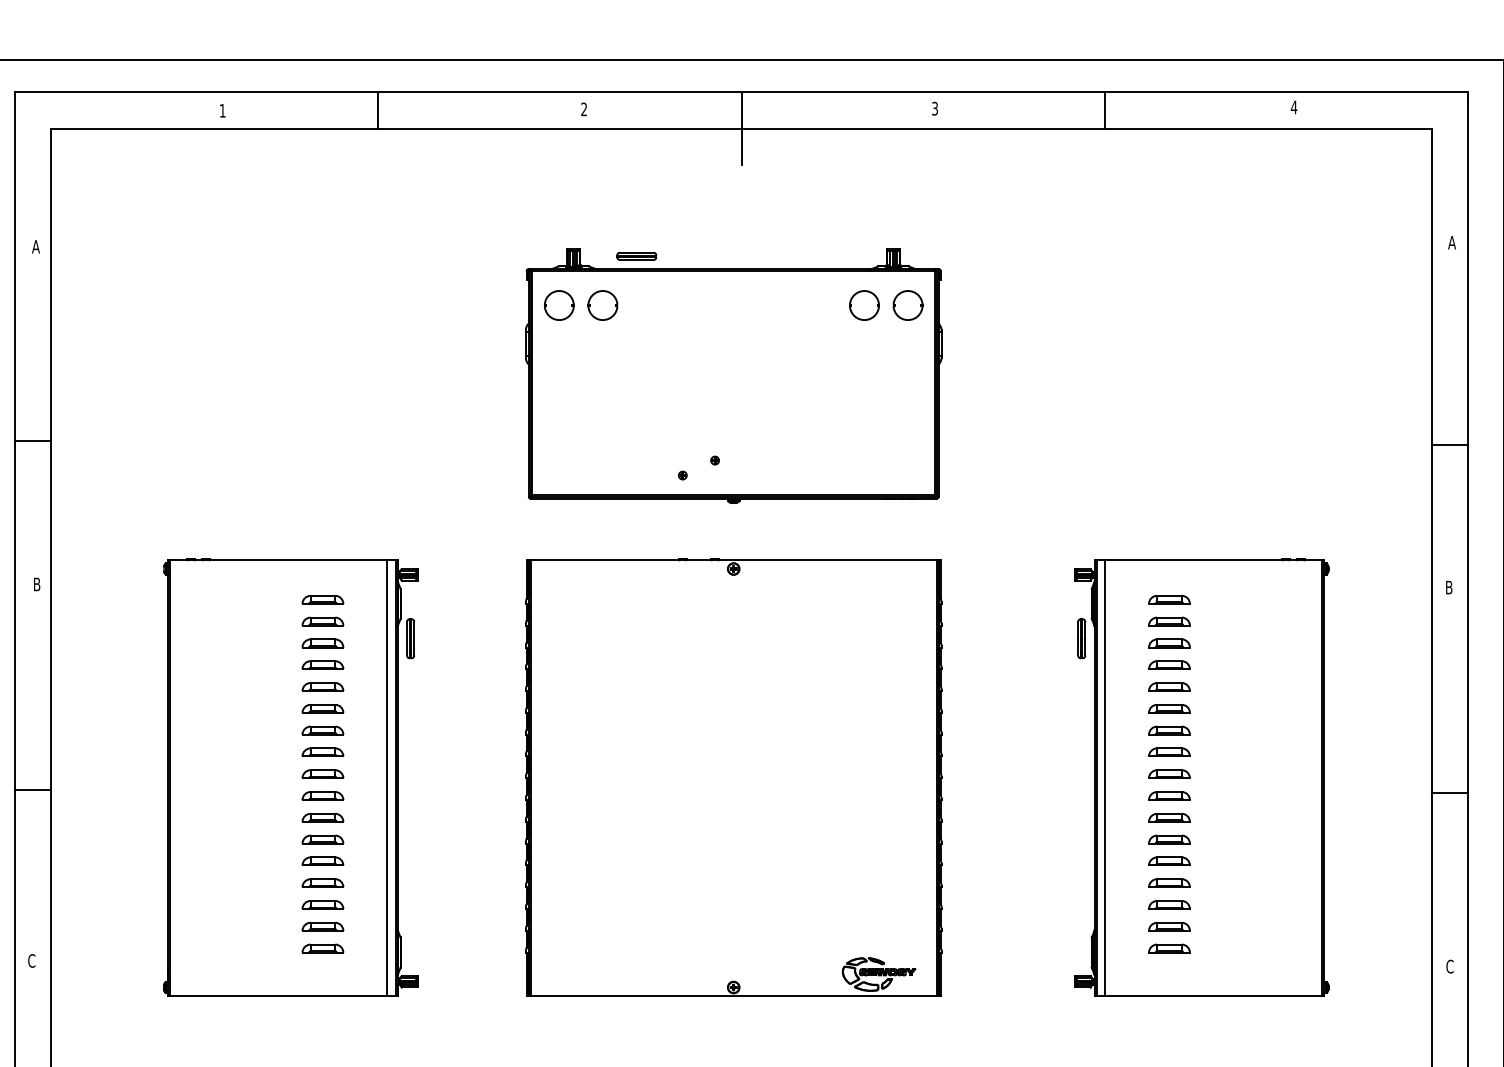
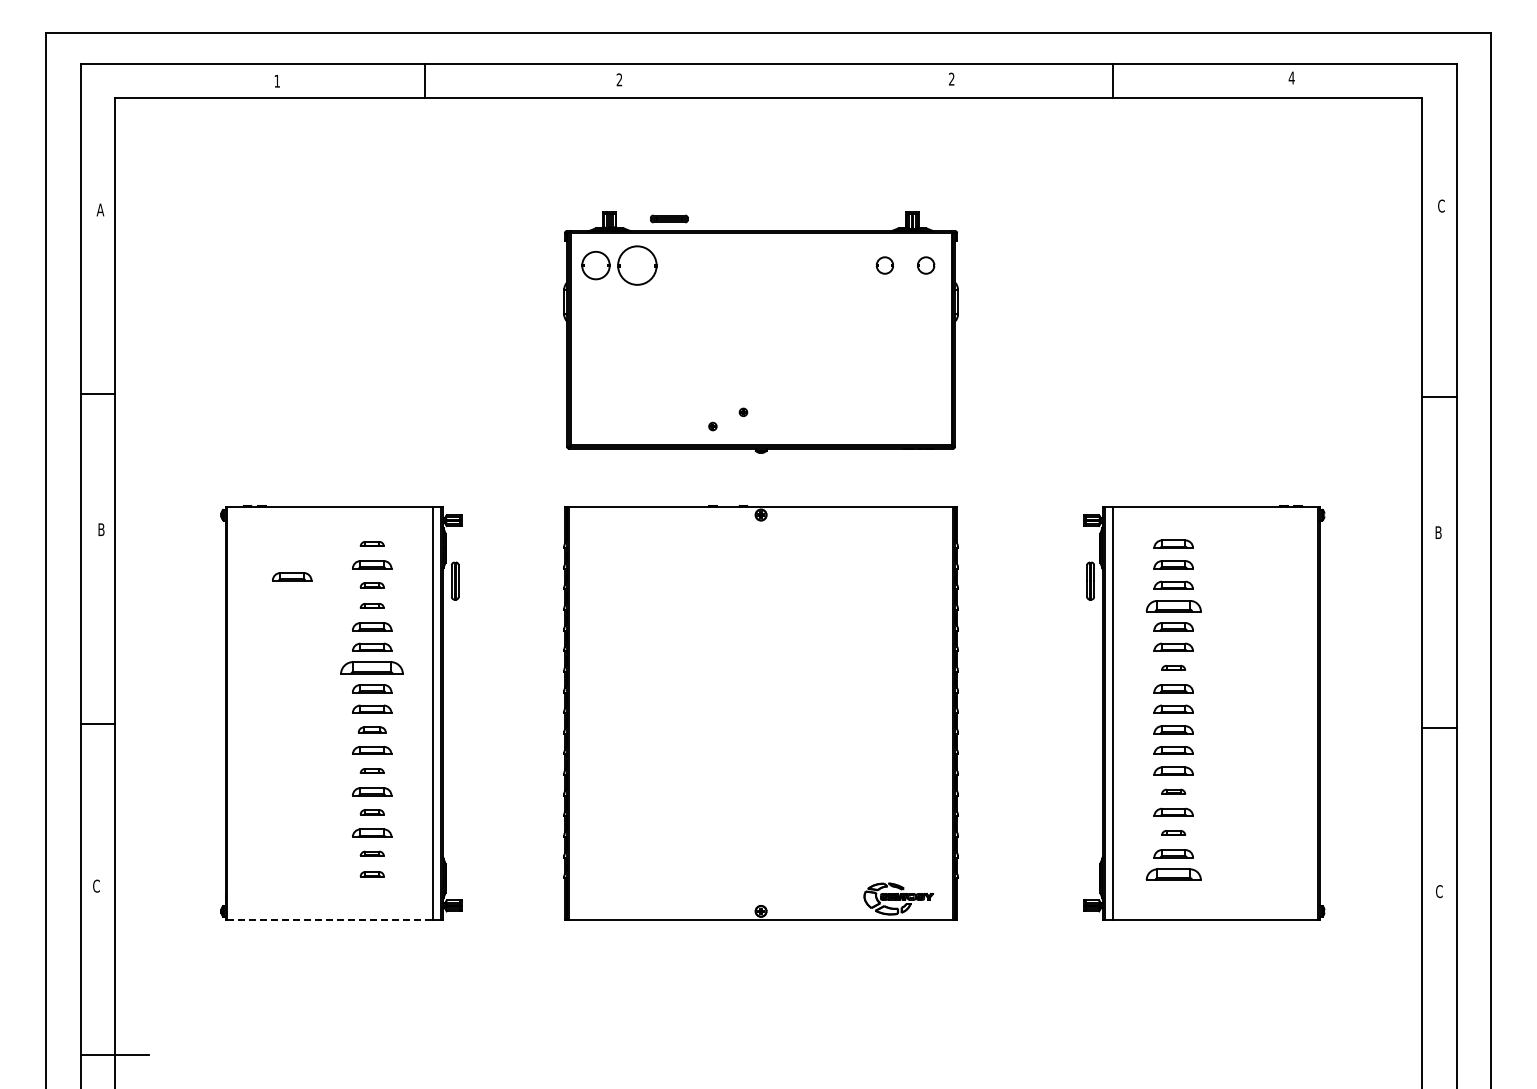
text: (934, 109) -> (951, 79), 3 -> 2
line: (741, 128) -> (768, 97), removed
text: (1452, 242) -> (1441, 205), A -> C
part: (602, 305) -> (636, 265), size x1.4
part: (864, 305) -> (884, 265), size x0.6
part: (907, 305) -> (925, 265), size x0.6
part: (323, 599) -> (372, 543), size x0.6
part: (238, 633) -> (292, 576), added
part: (323, 642) -> (372, 584), size x0.6
part: (323, 664) -> (372, 605), size x0.6
part: (1169, 664) -> (1173, 605), size x1.4
part: (323, 730) -> (372, 667), size x1.6
part: (1169, 730) -> (1173, 667), size x0.6
part: (323, 795) -> (372, 729), size x0.7
part: (323, 838) -> (372, 770), size x0.6
part: (1169, 860) -> (1173, 791), size x0.6
part: (323, 882) -> (372, 811), size x0.6
part: (1169, 904) -> (1173, 832), size x0.6
part: (323, 926) -> (372, 853), size x0.6
part: (323, 947) -> (372, 873), size x0.6
part: (1169, 947) -> (1173, 873), size x1.4
line: (278, 996) -> (330, 919), solid -> dashed

